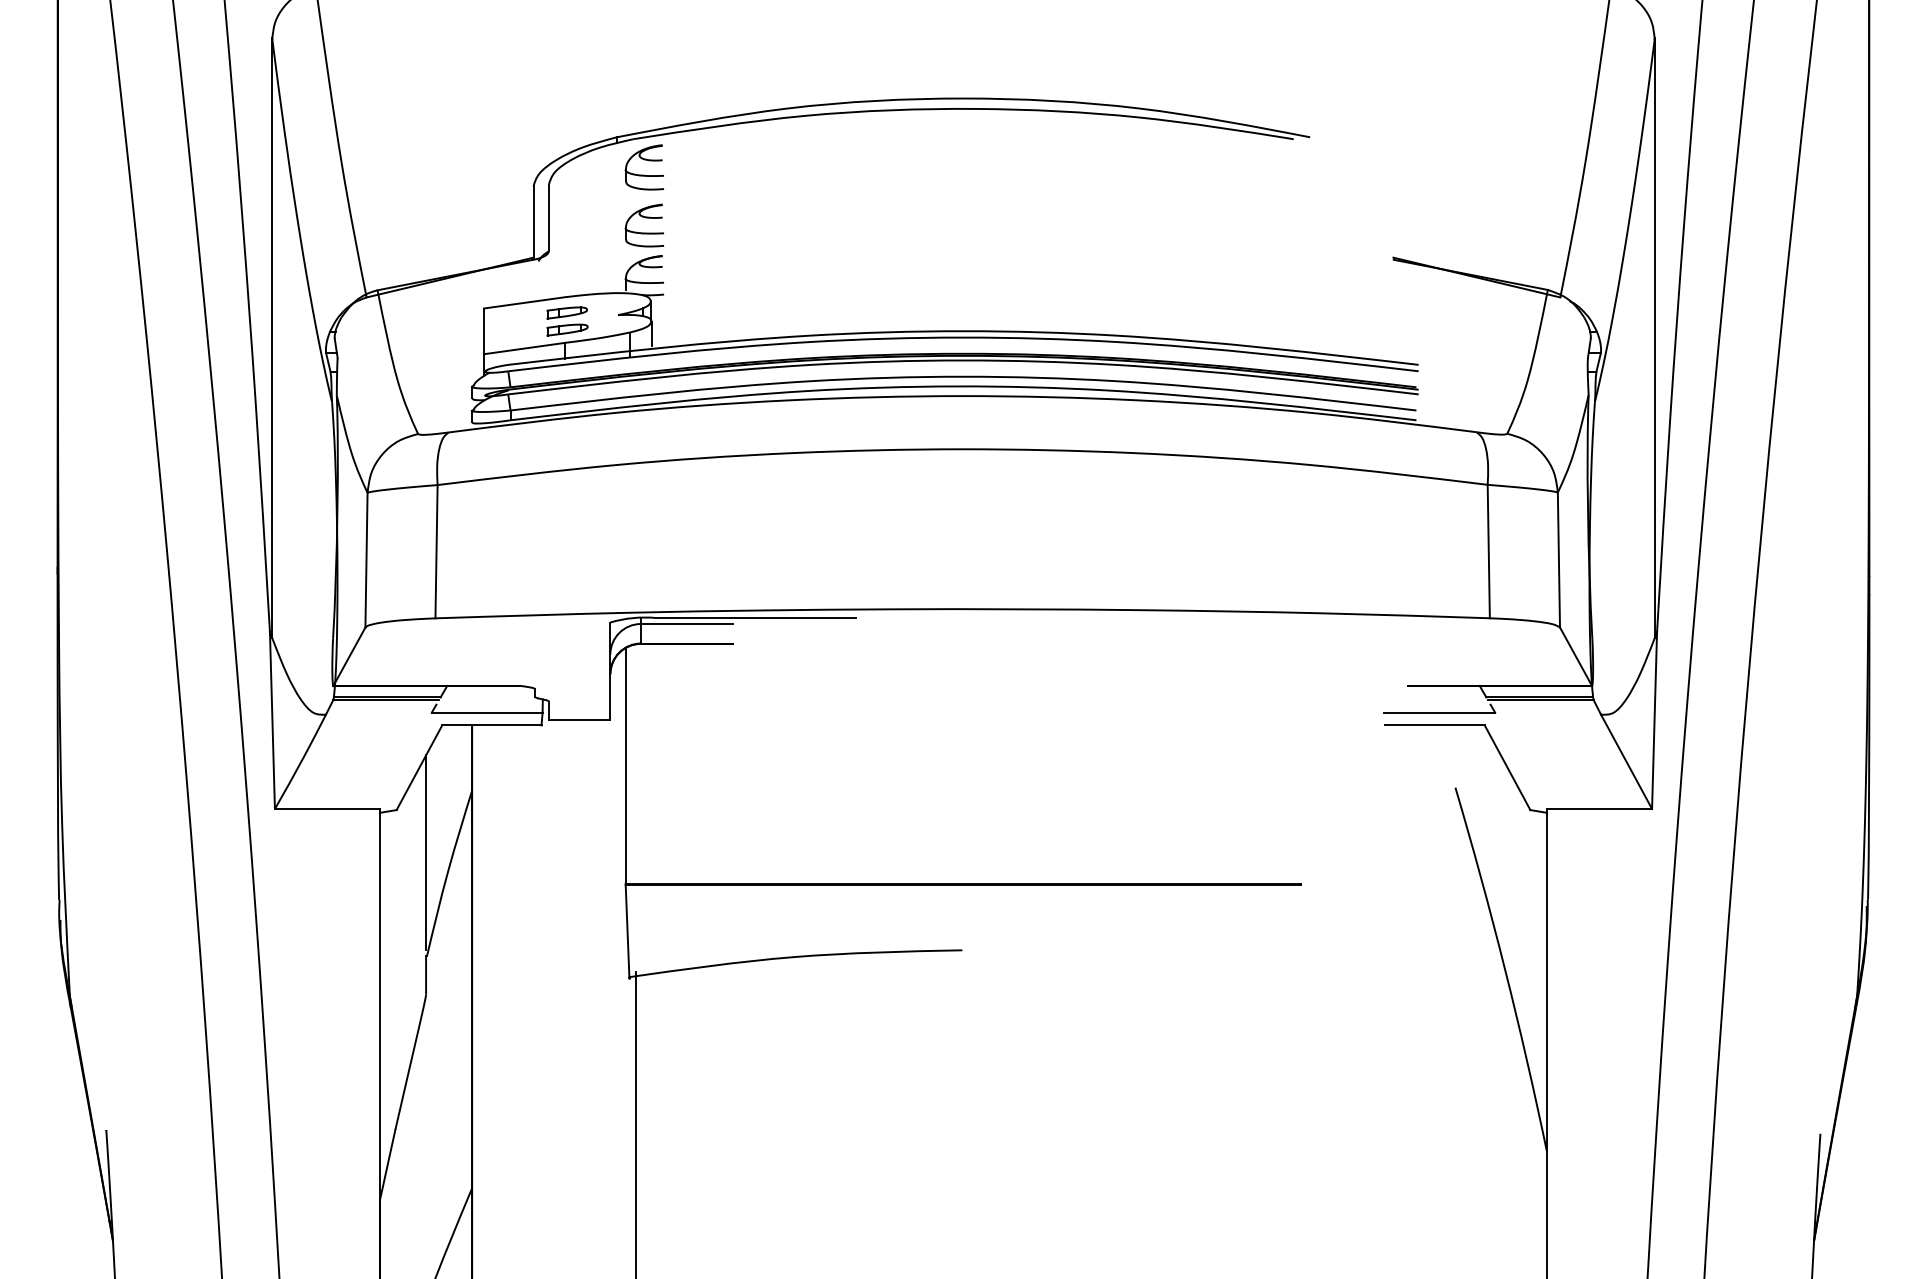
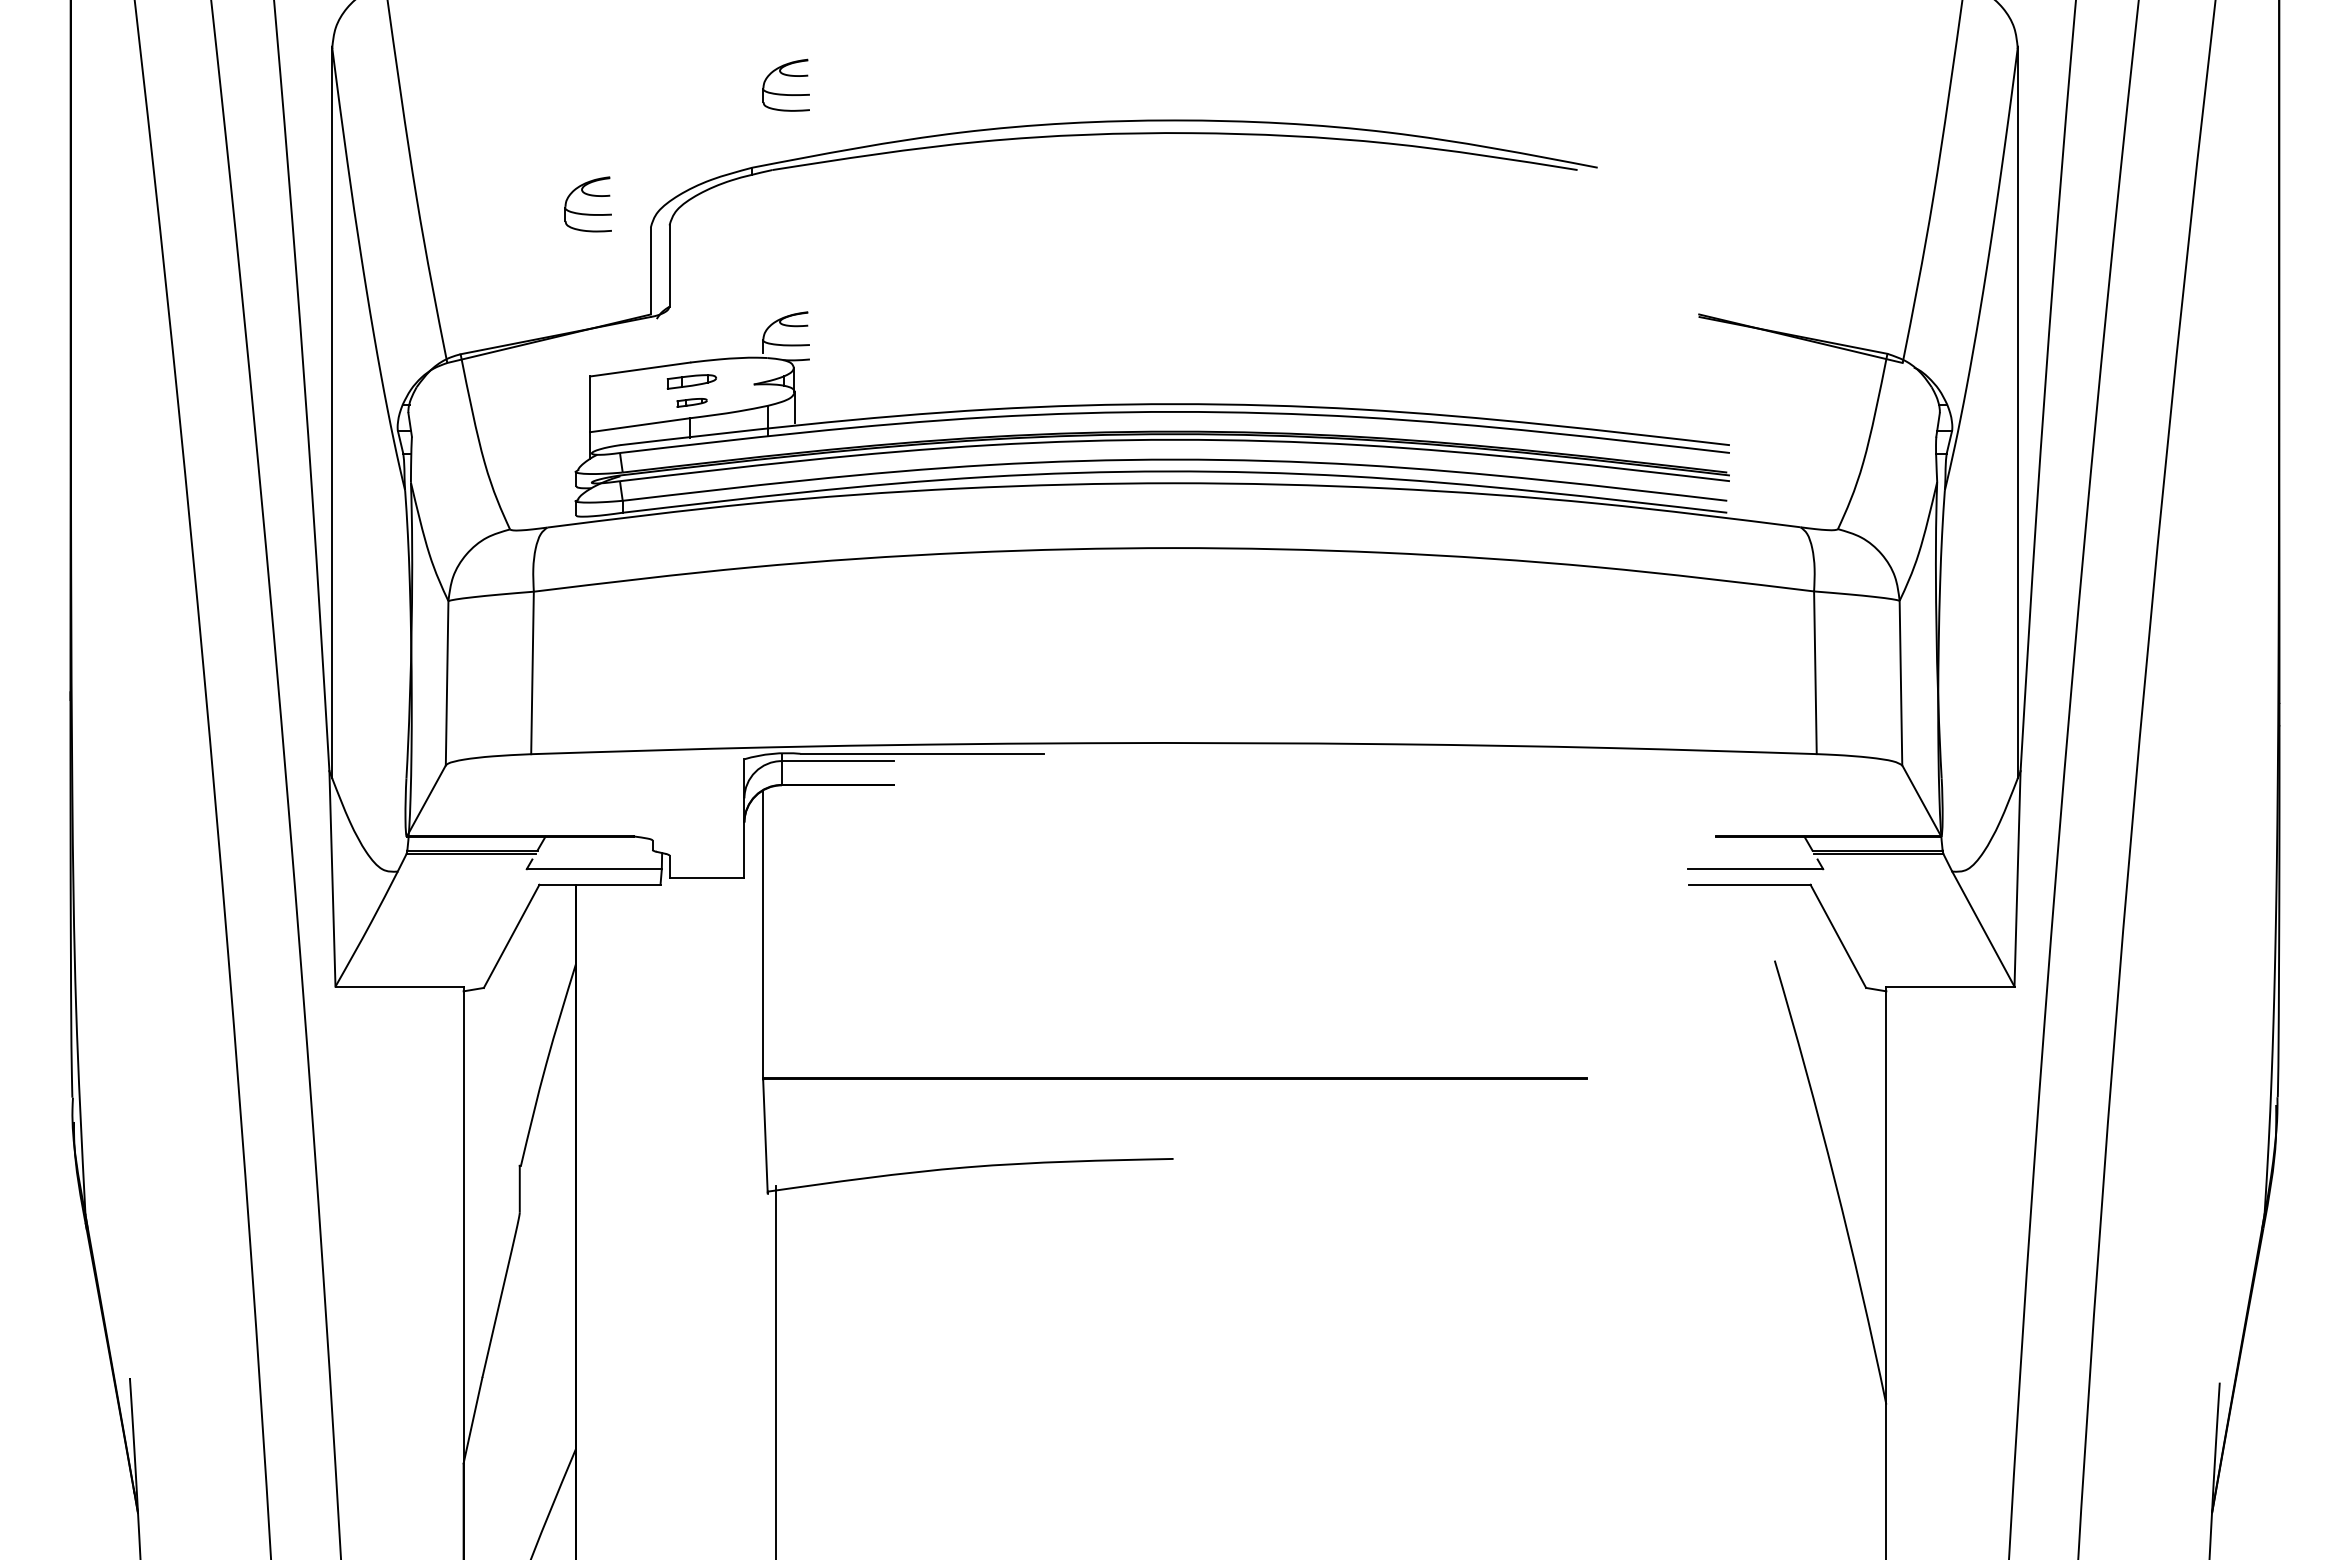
part: (647, 160) -> (591, 196), moved
part: (645, 218) -> (787, 76), moved
part: (566, 329) -> (691, 402), size x0.6
line: (425, 852) -> (519, 1039), removed

